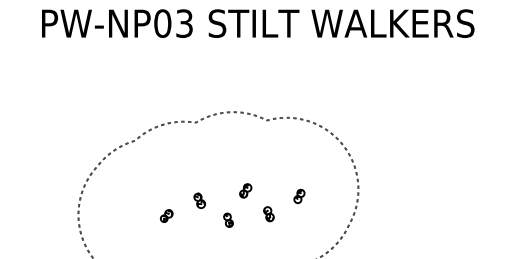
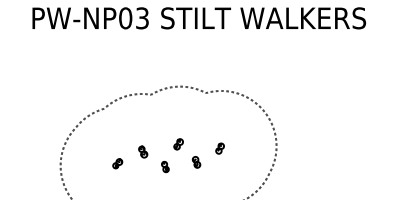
part: (229, 213) -> (166, 161), moved

